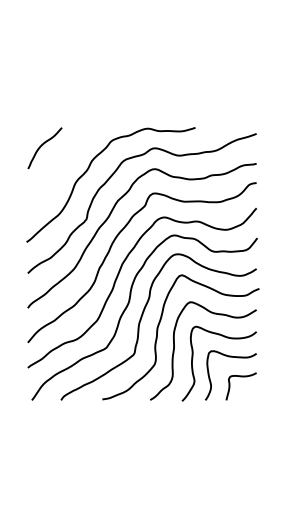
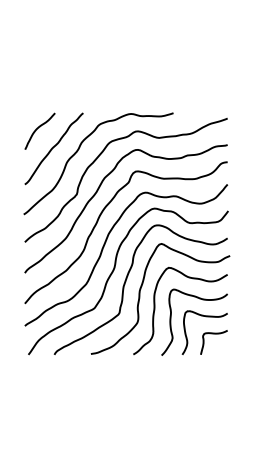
curve: (60, 167) -> (53, 148), added

